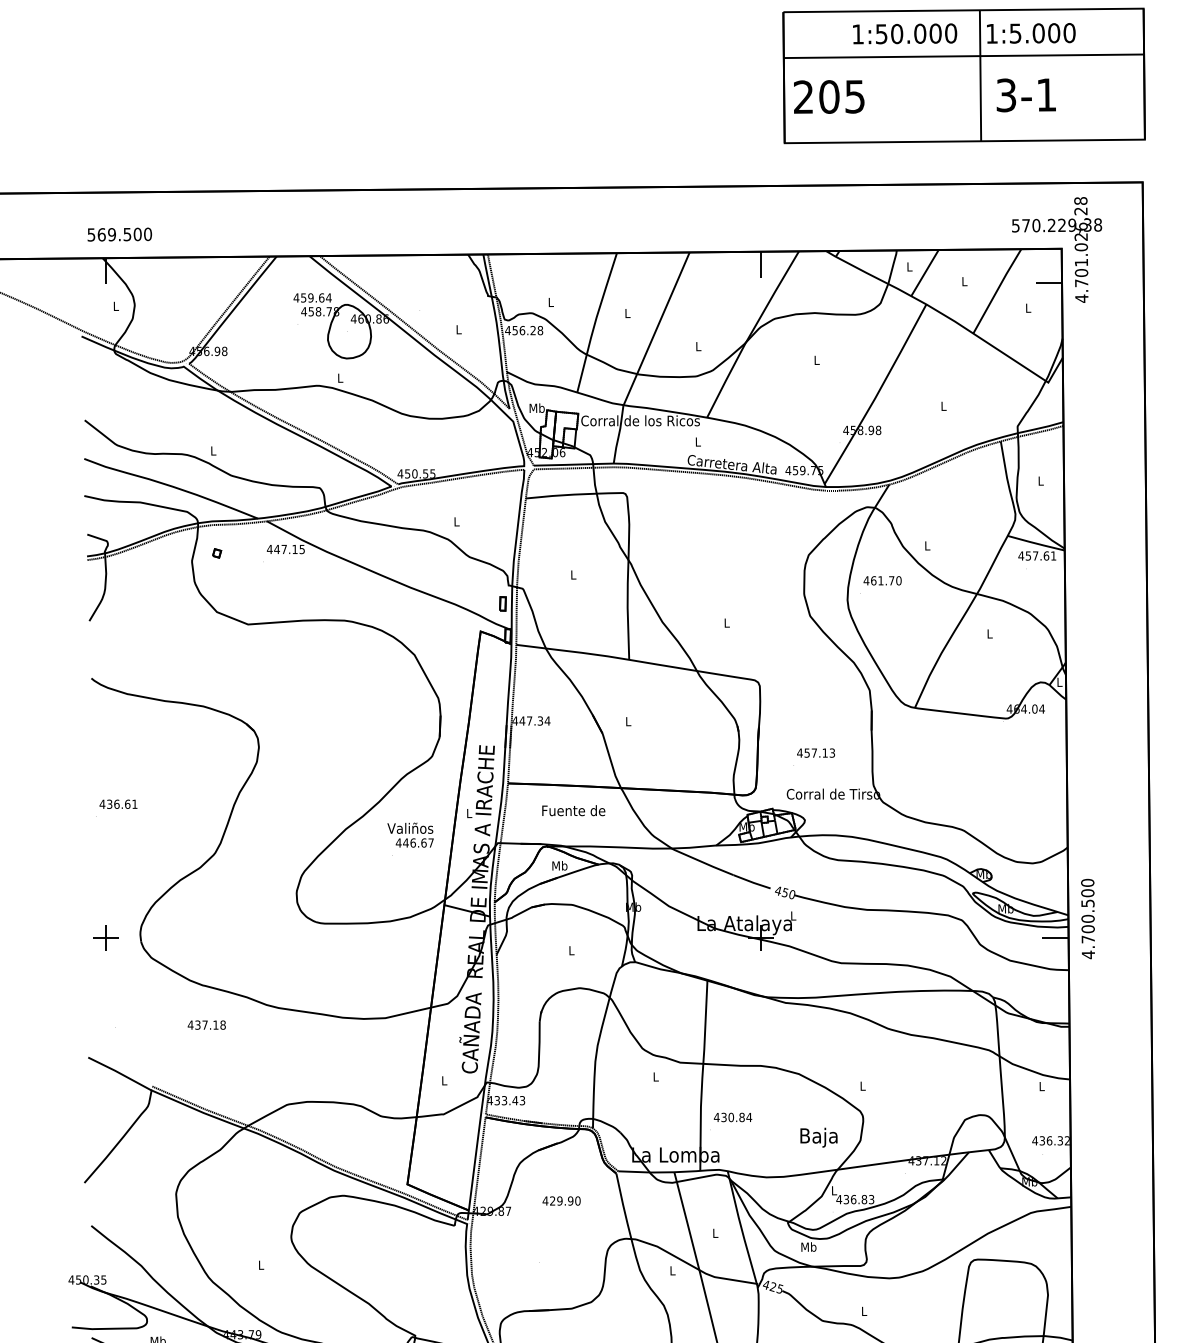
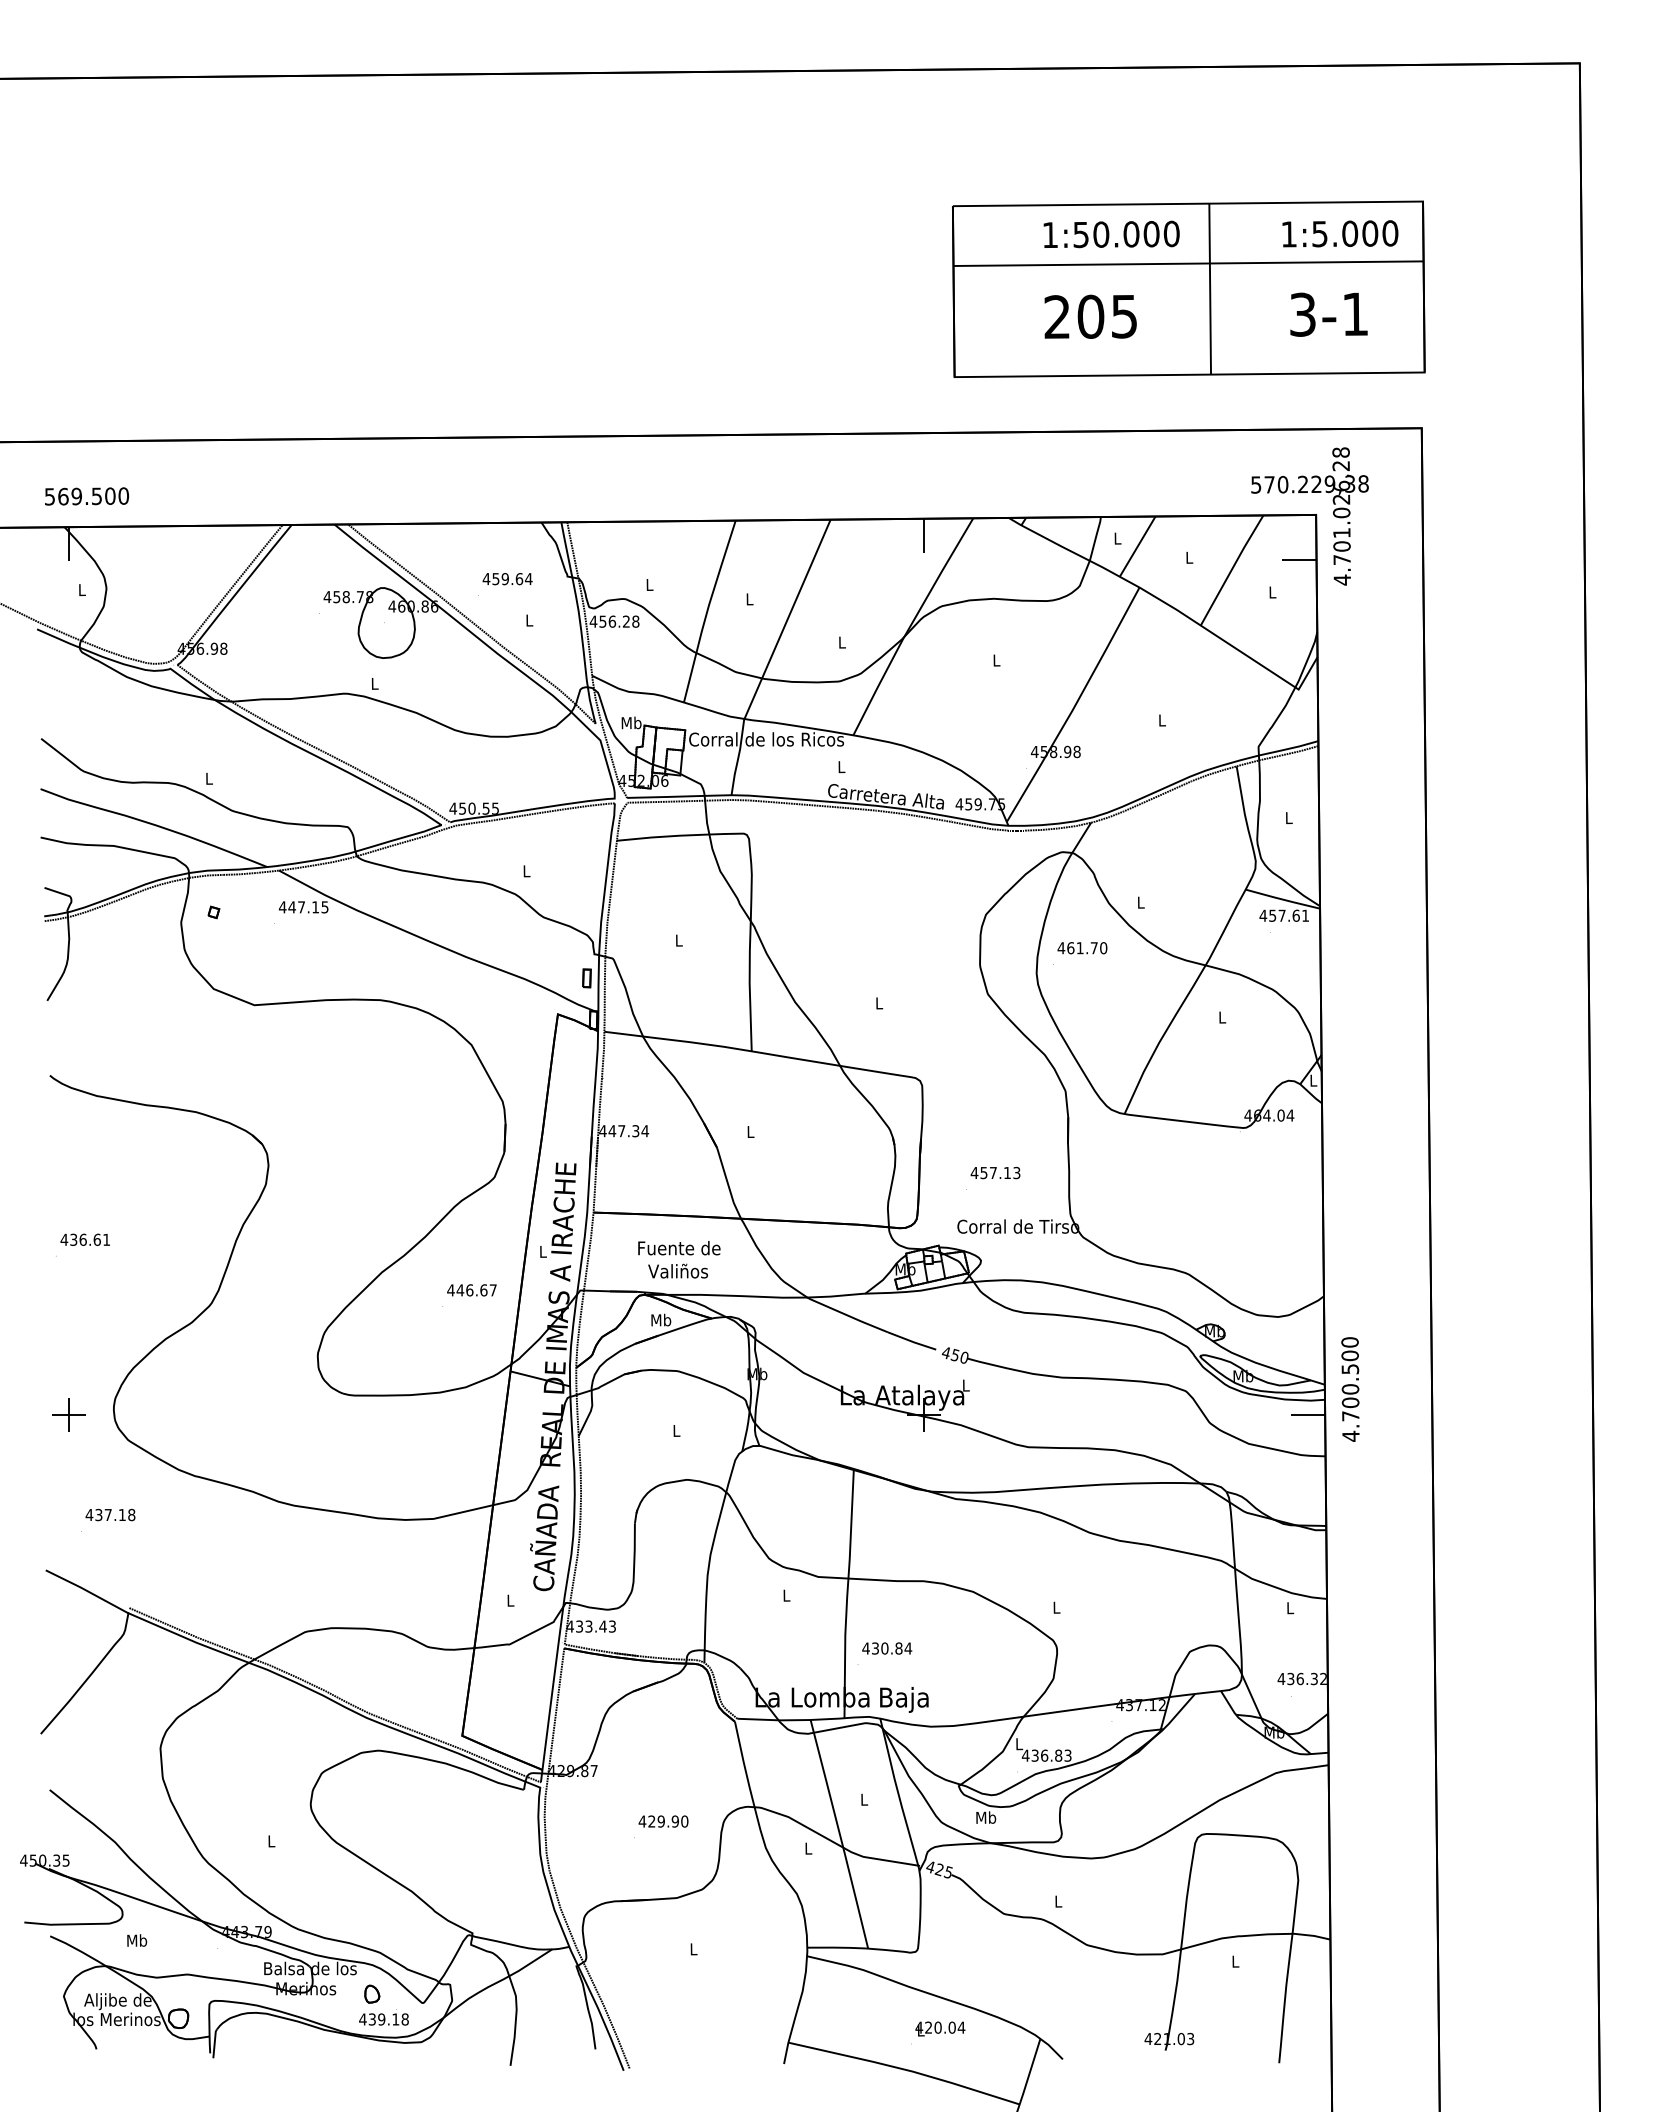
text: (1031, 33) -> (1340, 233), moved
text: (1025, 95) -> (1328, 314), moved
text: (829, 96) -> (1090, 316), moved
text: (312, 298) -> (507, 579), moved
text: (409, 827) -> (677, 1270), moved
text: (206, 1024) -> (110, 1514), moved
text: (819, 1137) -> (904, 1699), moved
text: (561, 1200) -> (663, 1821), moved

